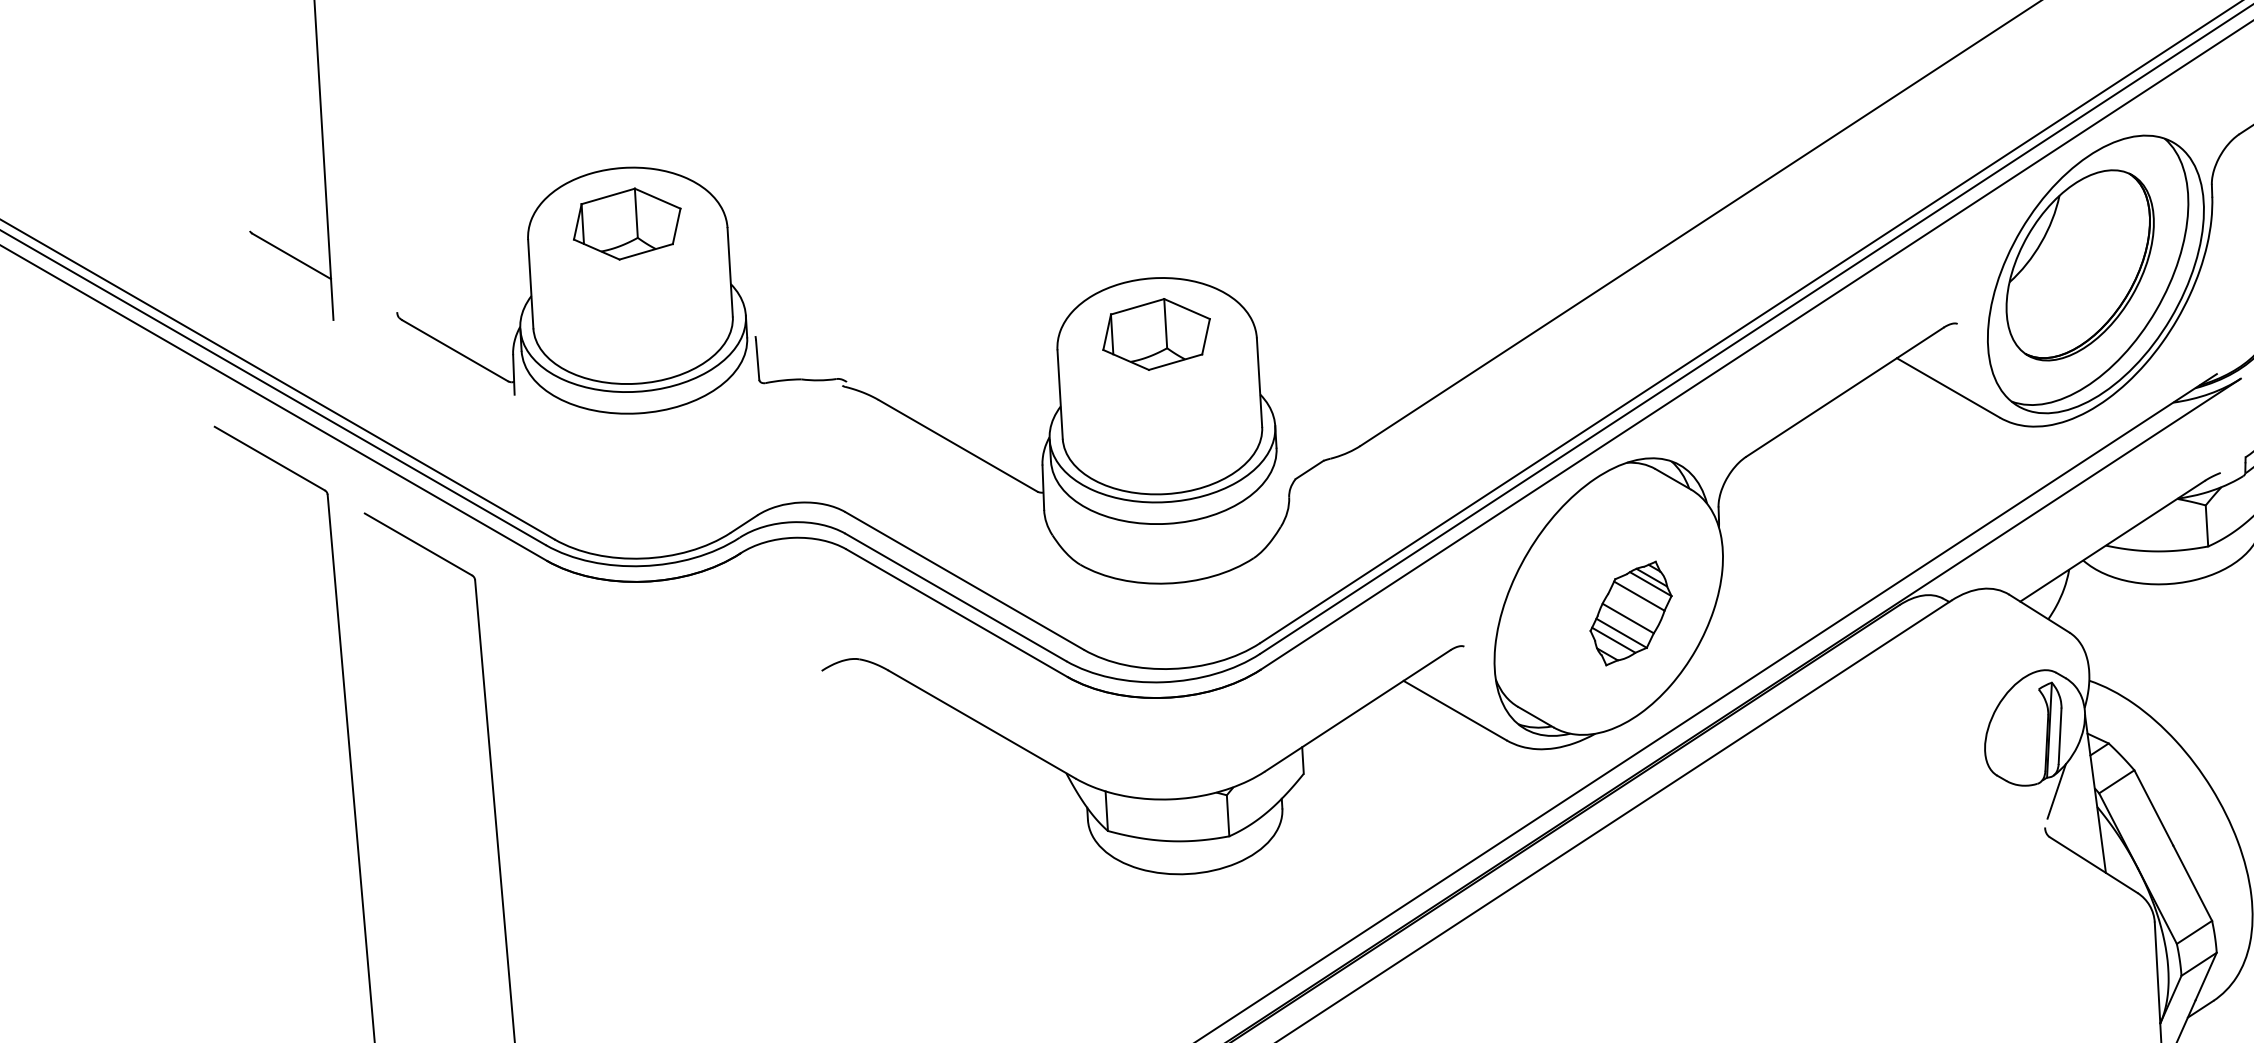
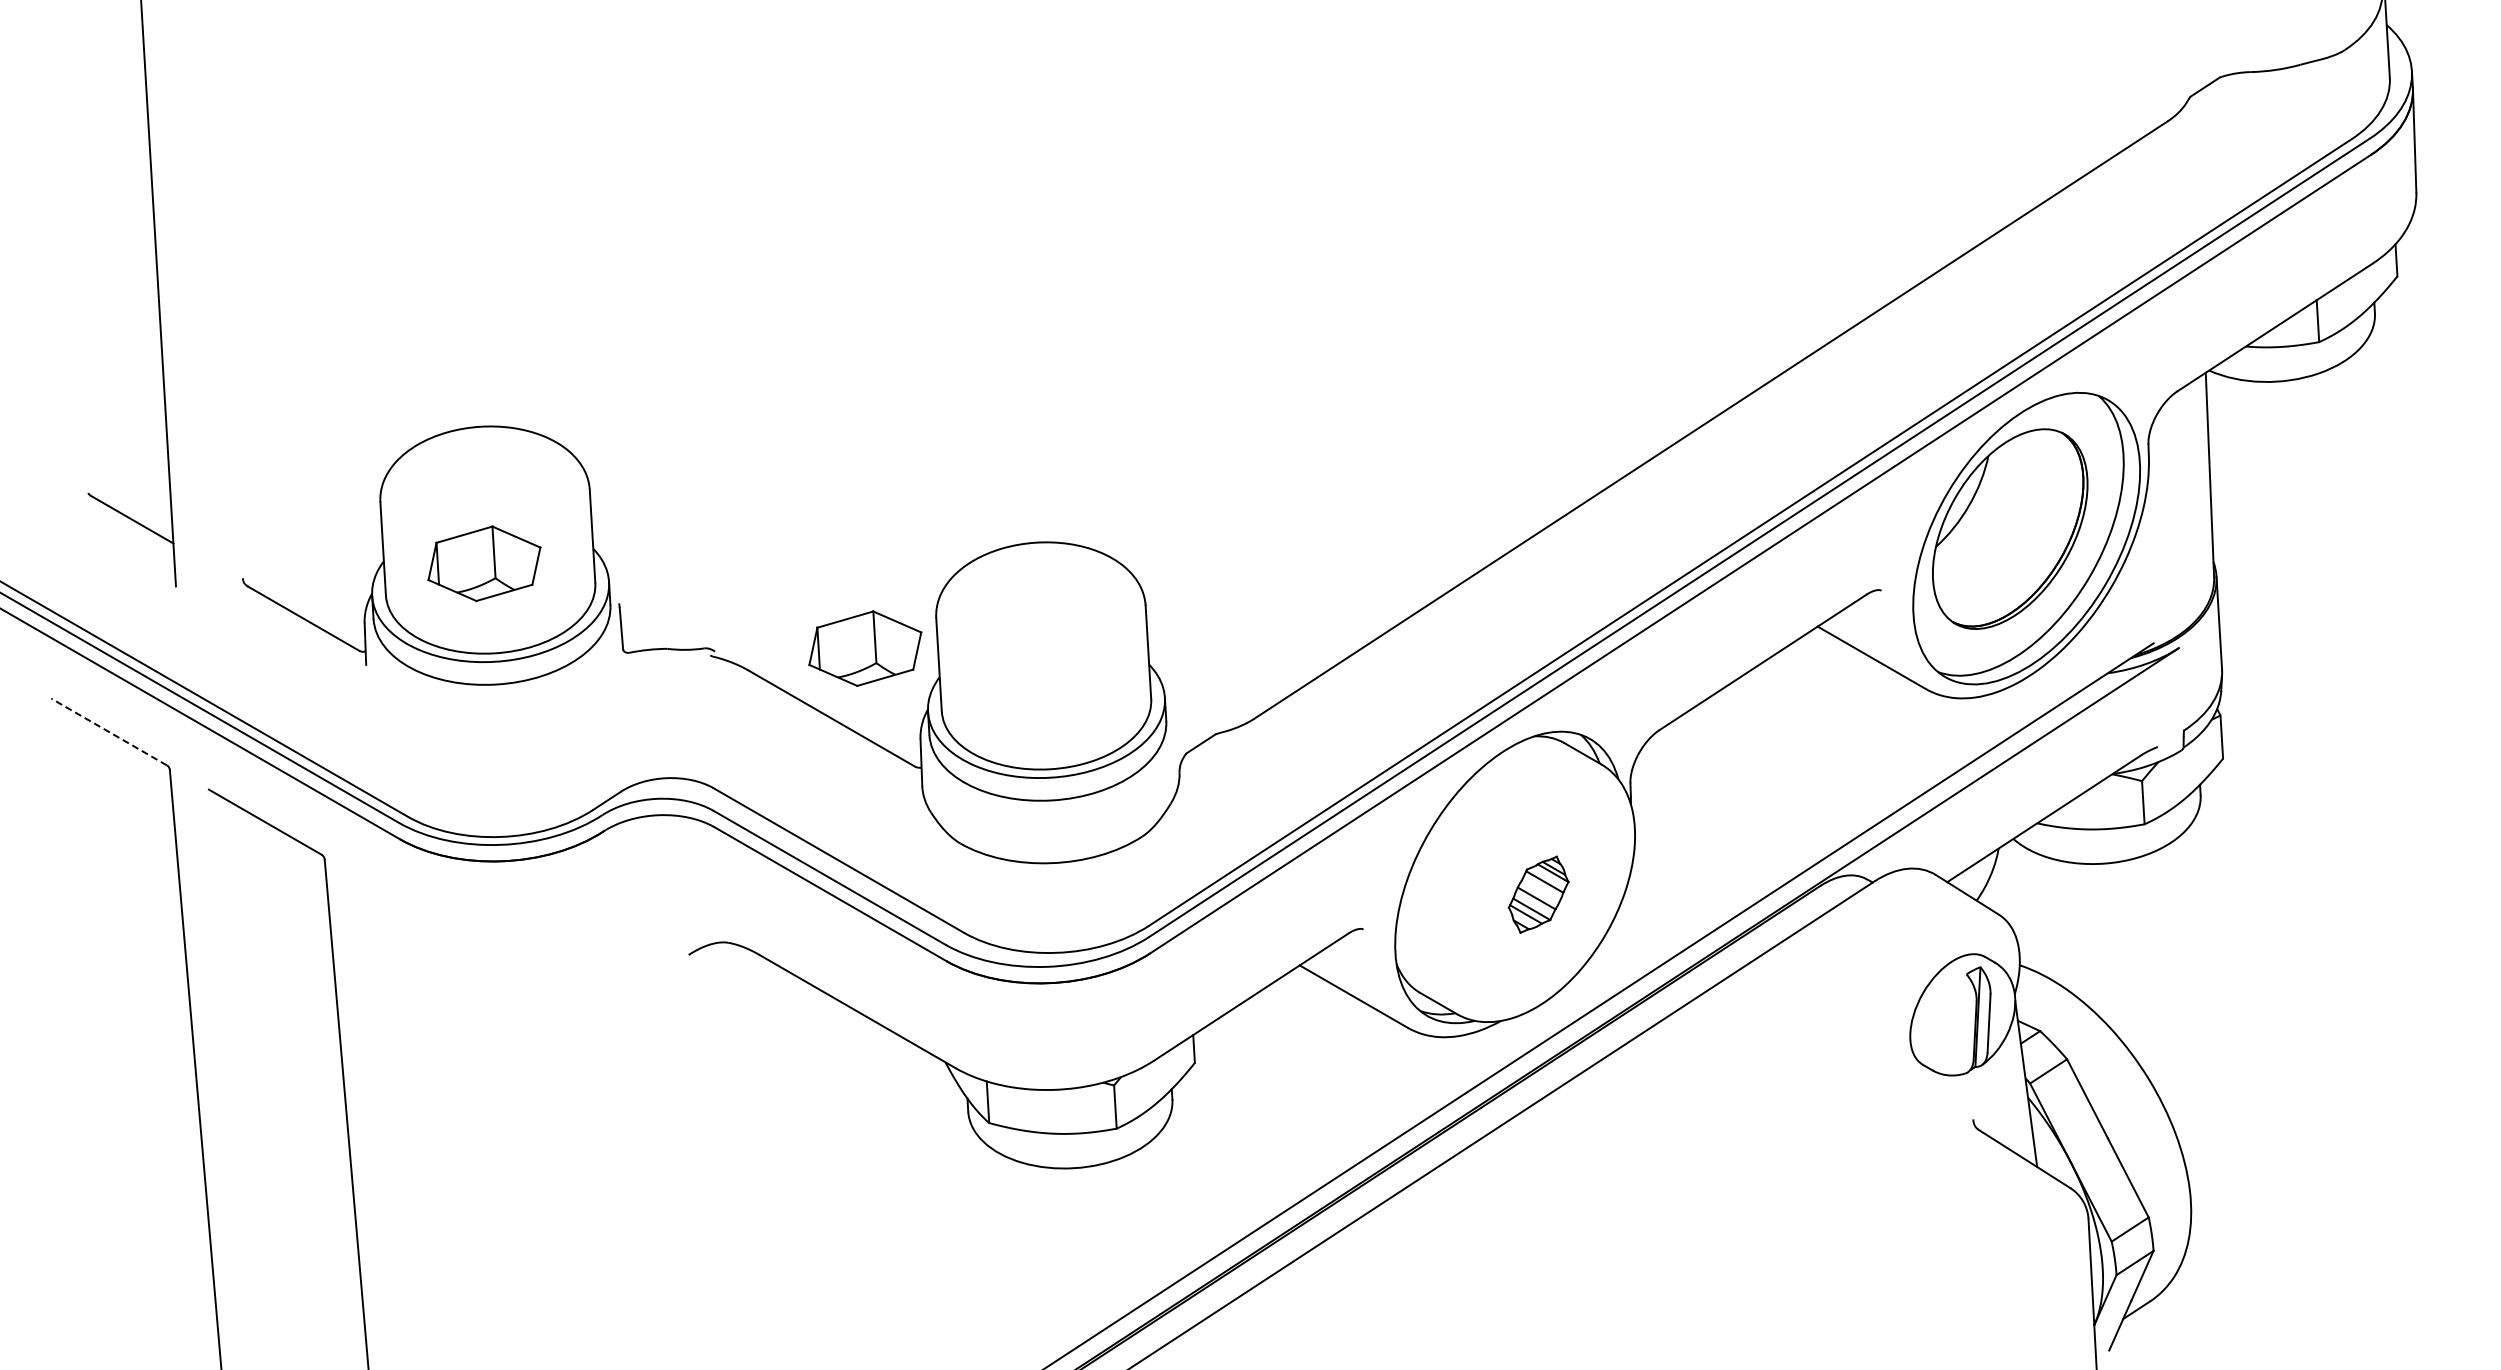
part: (627, 223) -> (484, 563), moved
part: (1156, 334) -> (865, 648), moved
line: (270, 459) -> (109, 732), solid -> dashed
part: (1631, 613) -> (1538, 894), size x0.7
line: (2056, 791) -> (1985, 1081), removed

